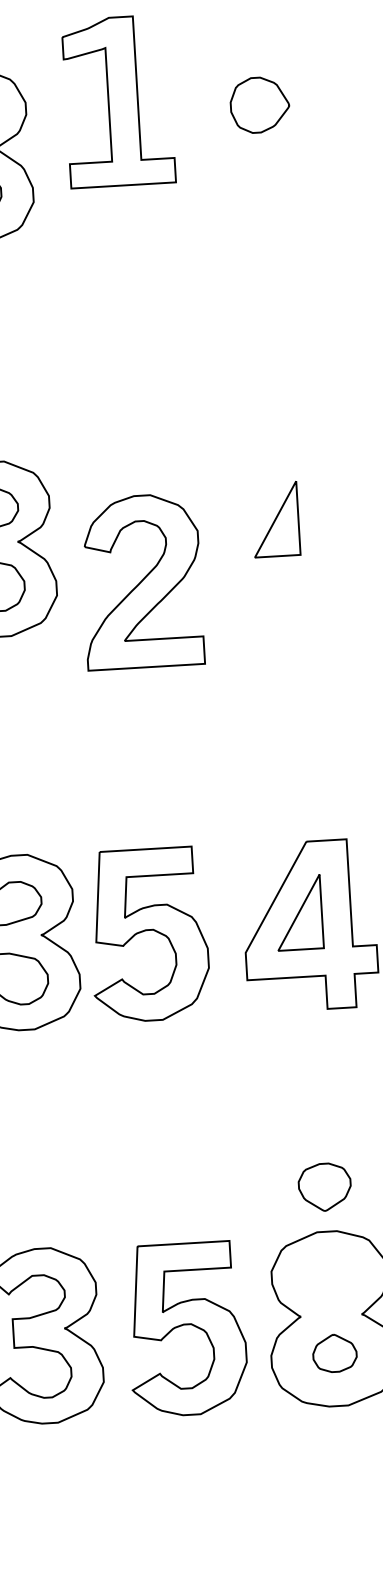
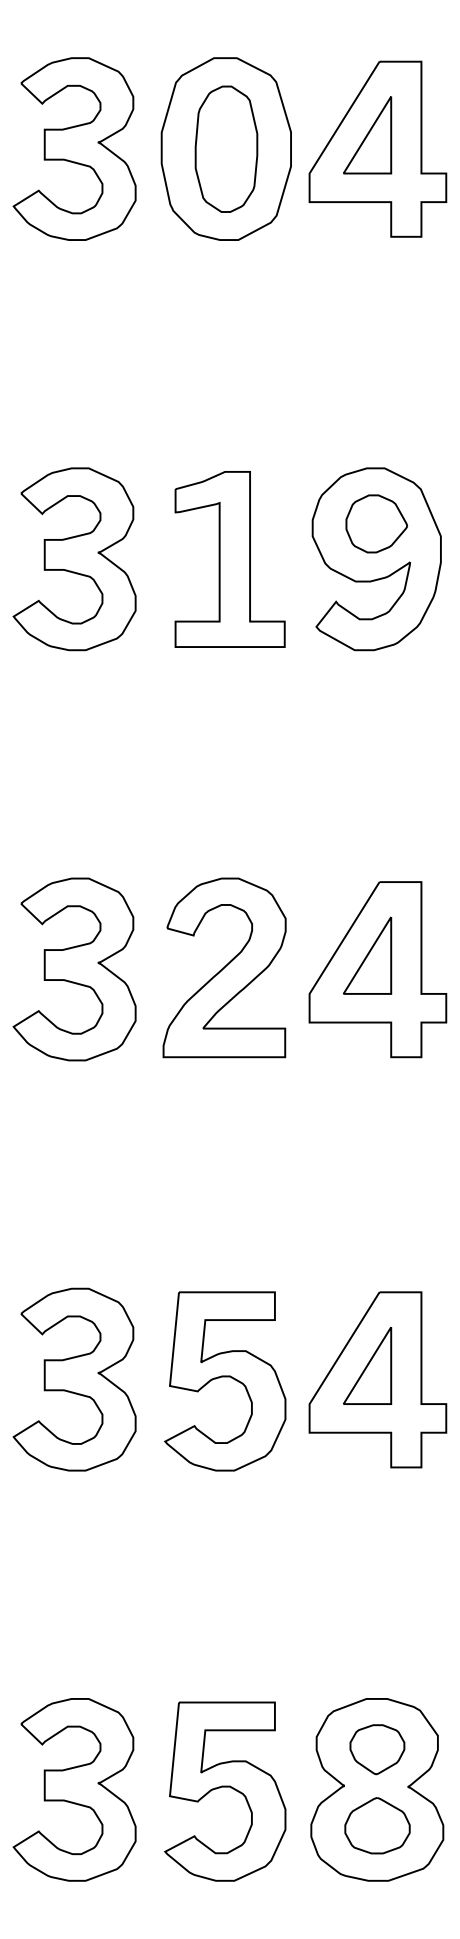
part: (118, 101) -> (229, 559), moved
part: (261, 139) -> (376, 559), added
part: (286, 532) -> (377, 969), added
part: (141, 581) -> (224, 967), moved
part: (149, 934) -> (225, 1381), moved
part: (324, 1187) -> (377, 1749), moved
part: (334, 1353) -> (377, 1825), size x1.43

